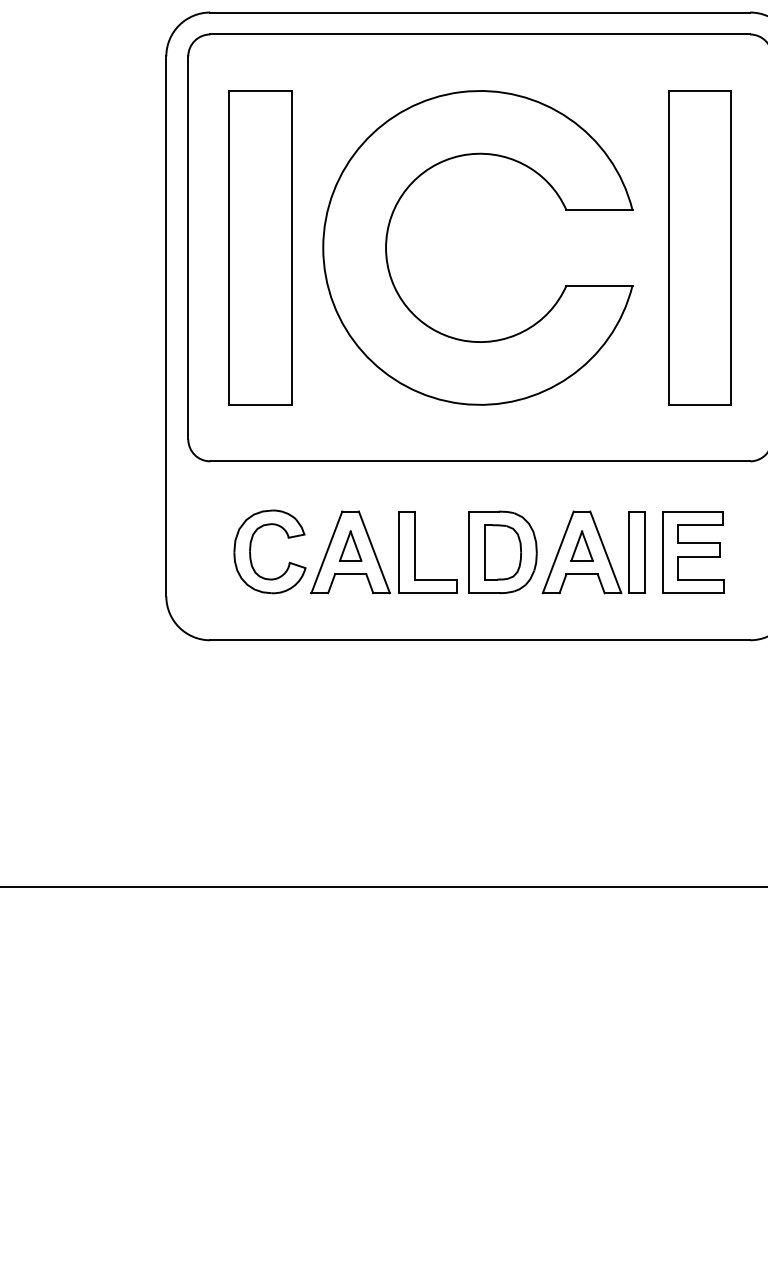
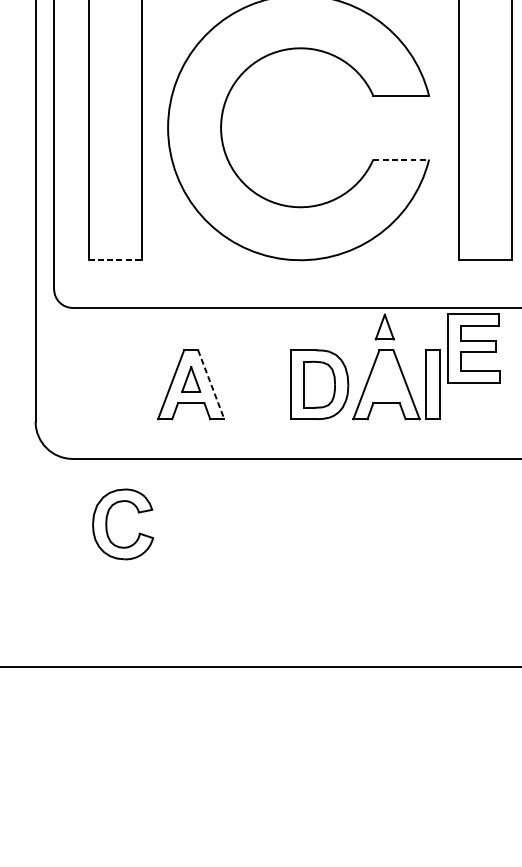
line: (600, 285) -> (402, 159), solid -> dashed
line: (260, 404) -> (115, 259), solid -> dashed
part: (581, 545) -> (384, 326), moved
part: (251, 548) -> (107, 521), moved
line: (374, 552) -> (211, 384), solid -> dashed
part: (415, 552) -> (245, 384), removed
part: (693, 552) -> (473, 348), moved

